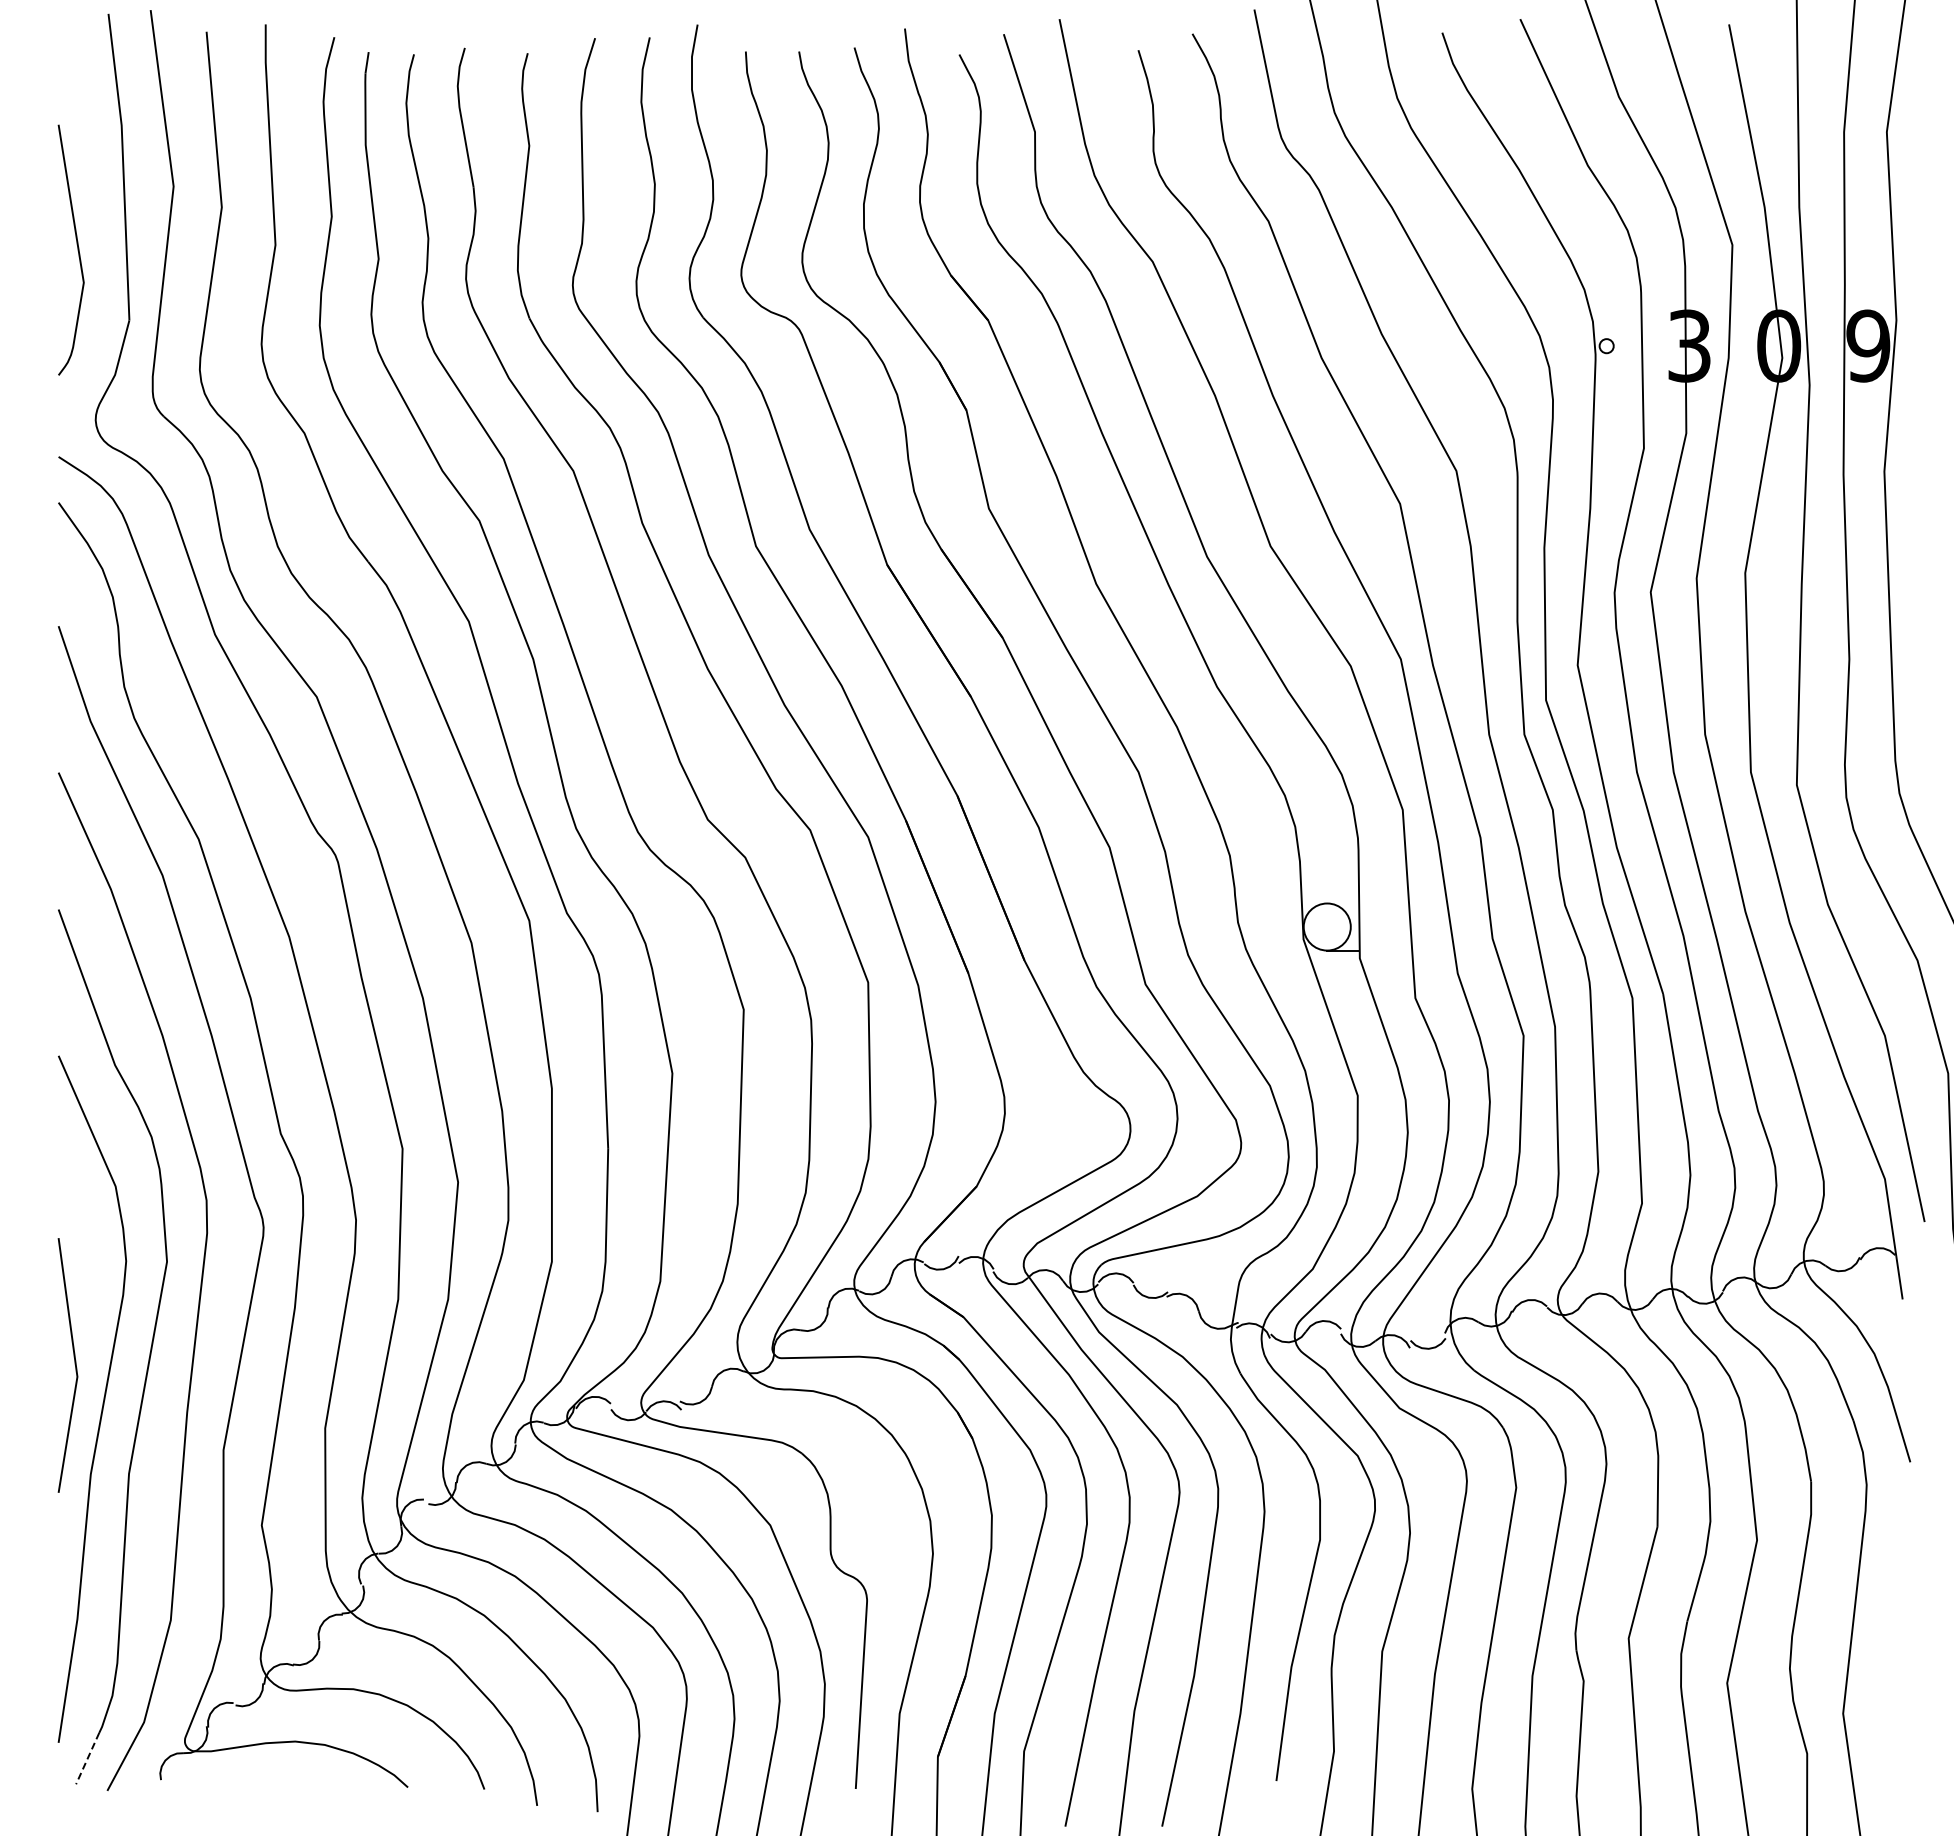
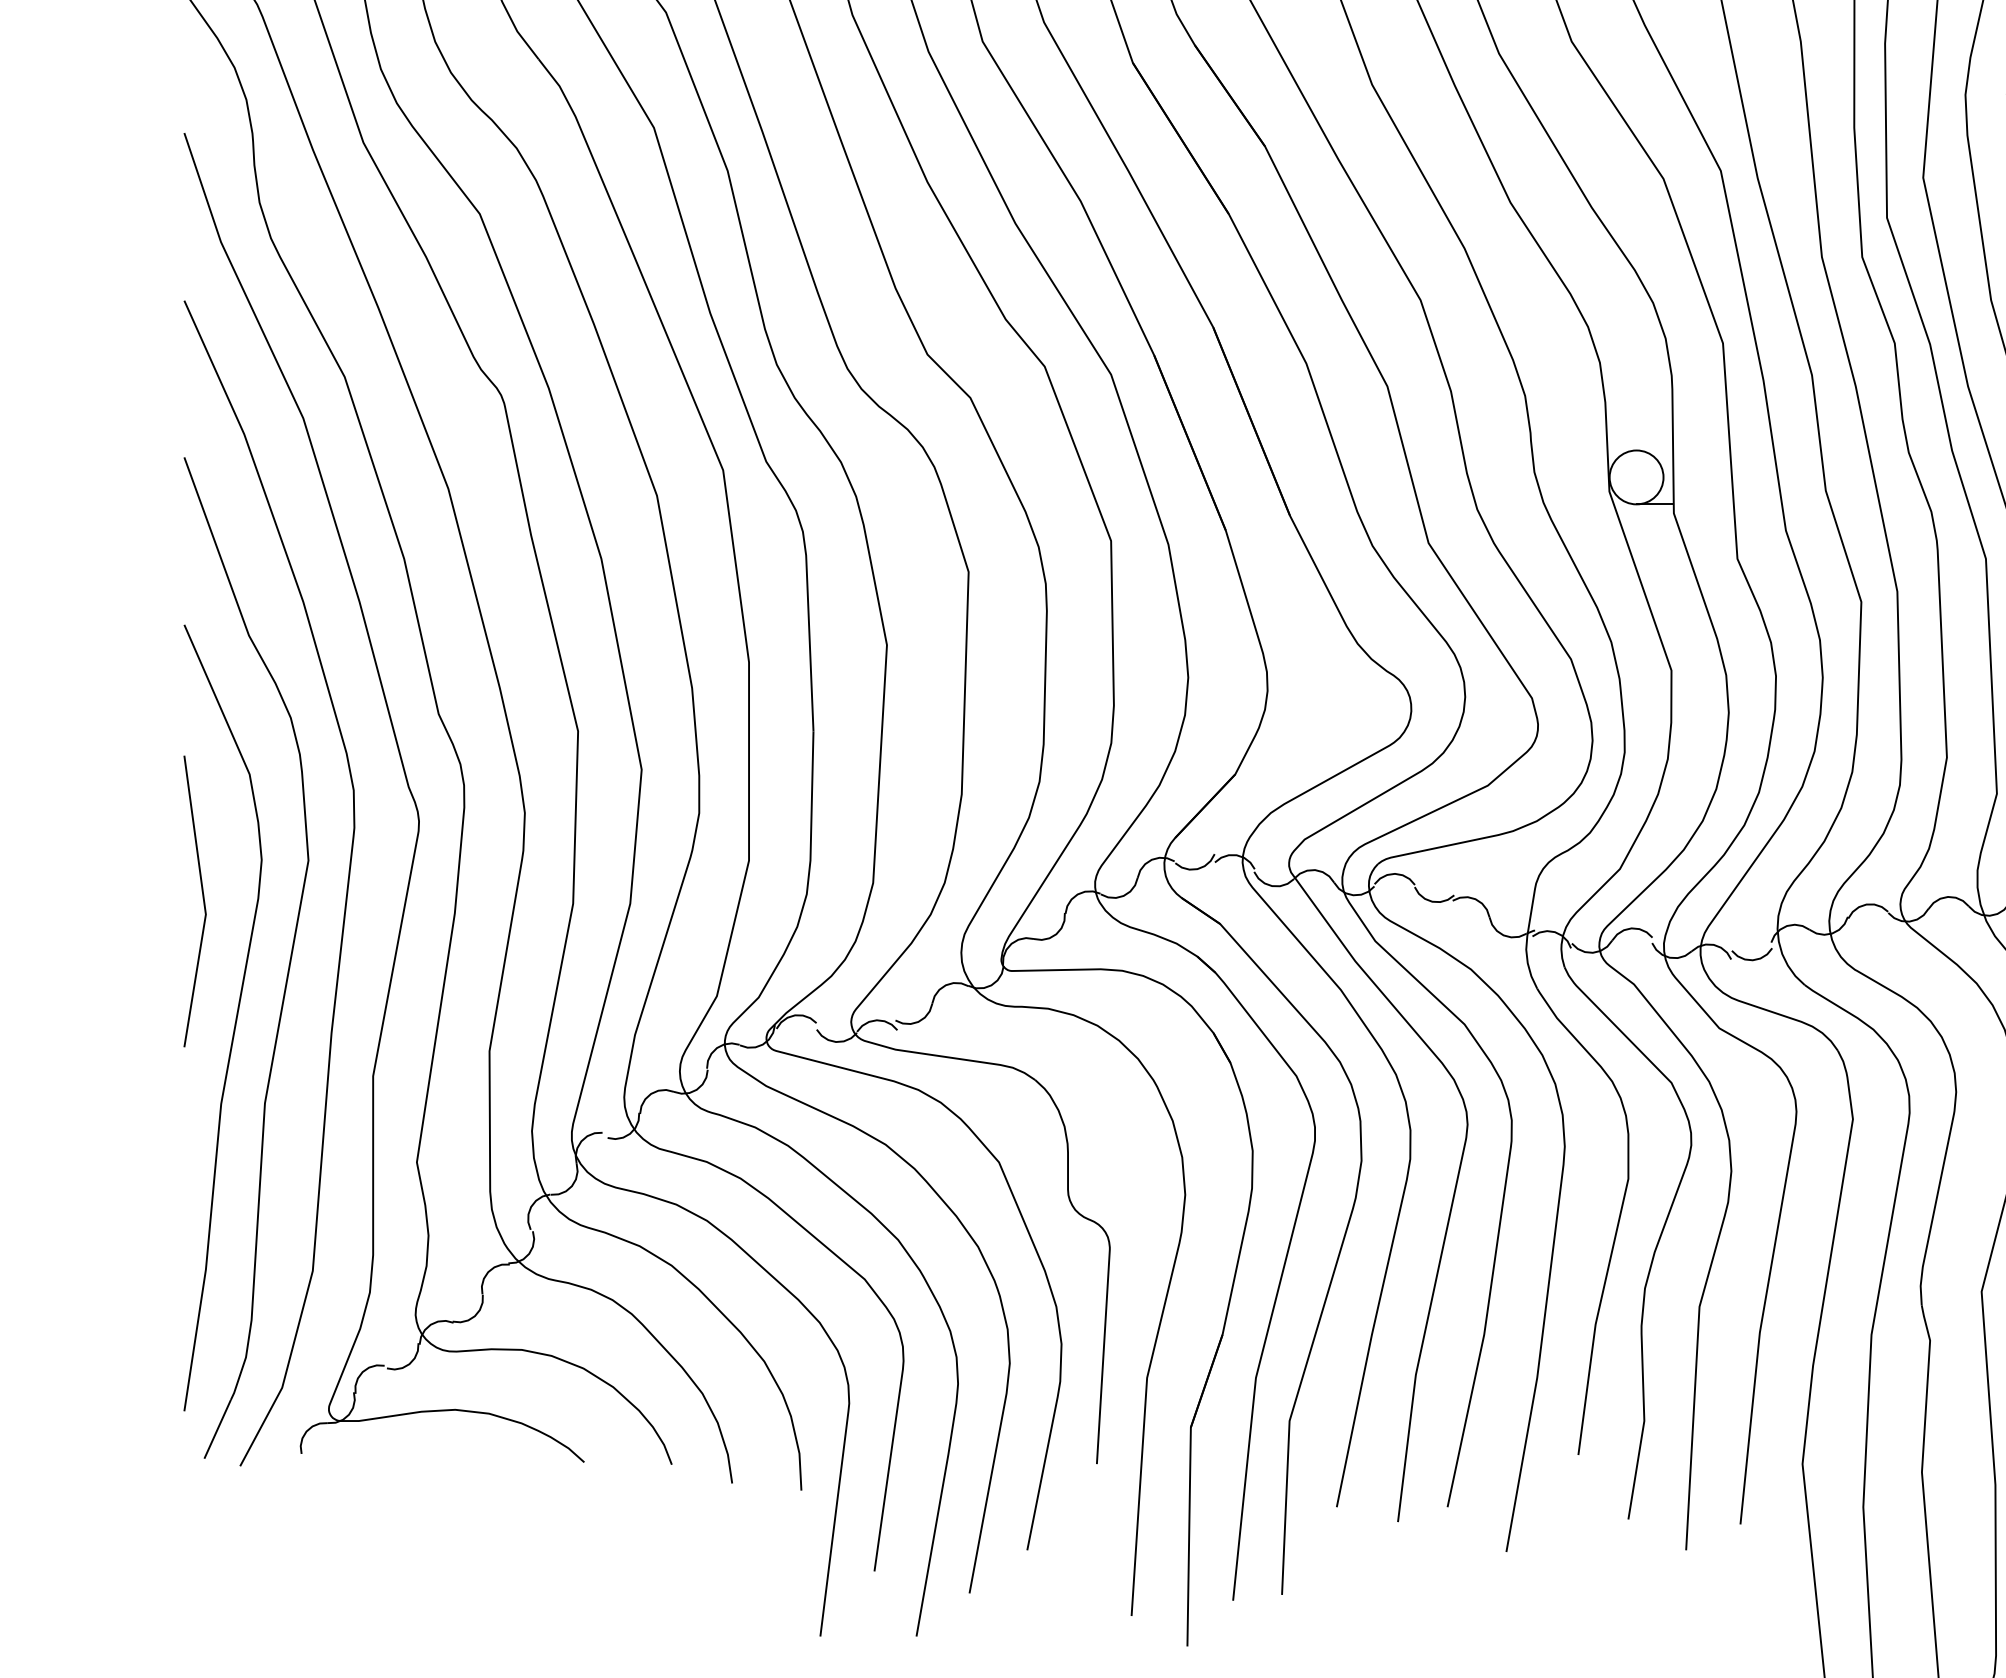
line: (74, 1364) -> (202, 900), moved
line: (87, 1759) -> (217, 1430), dashed -> solid

